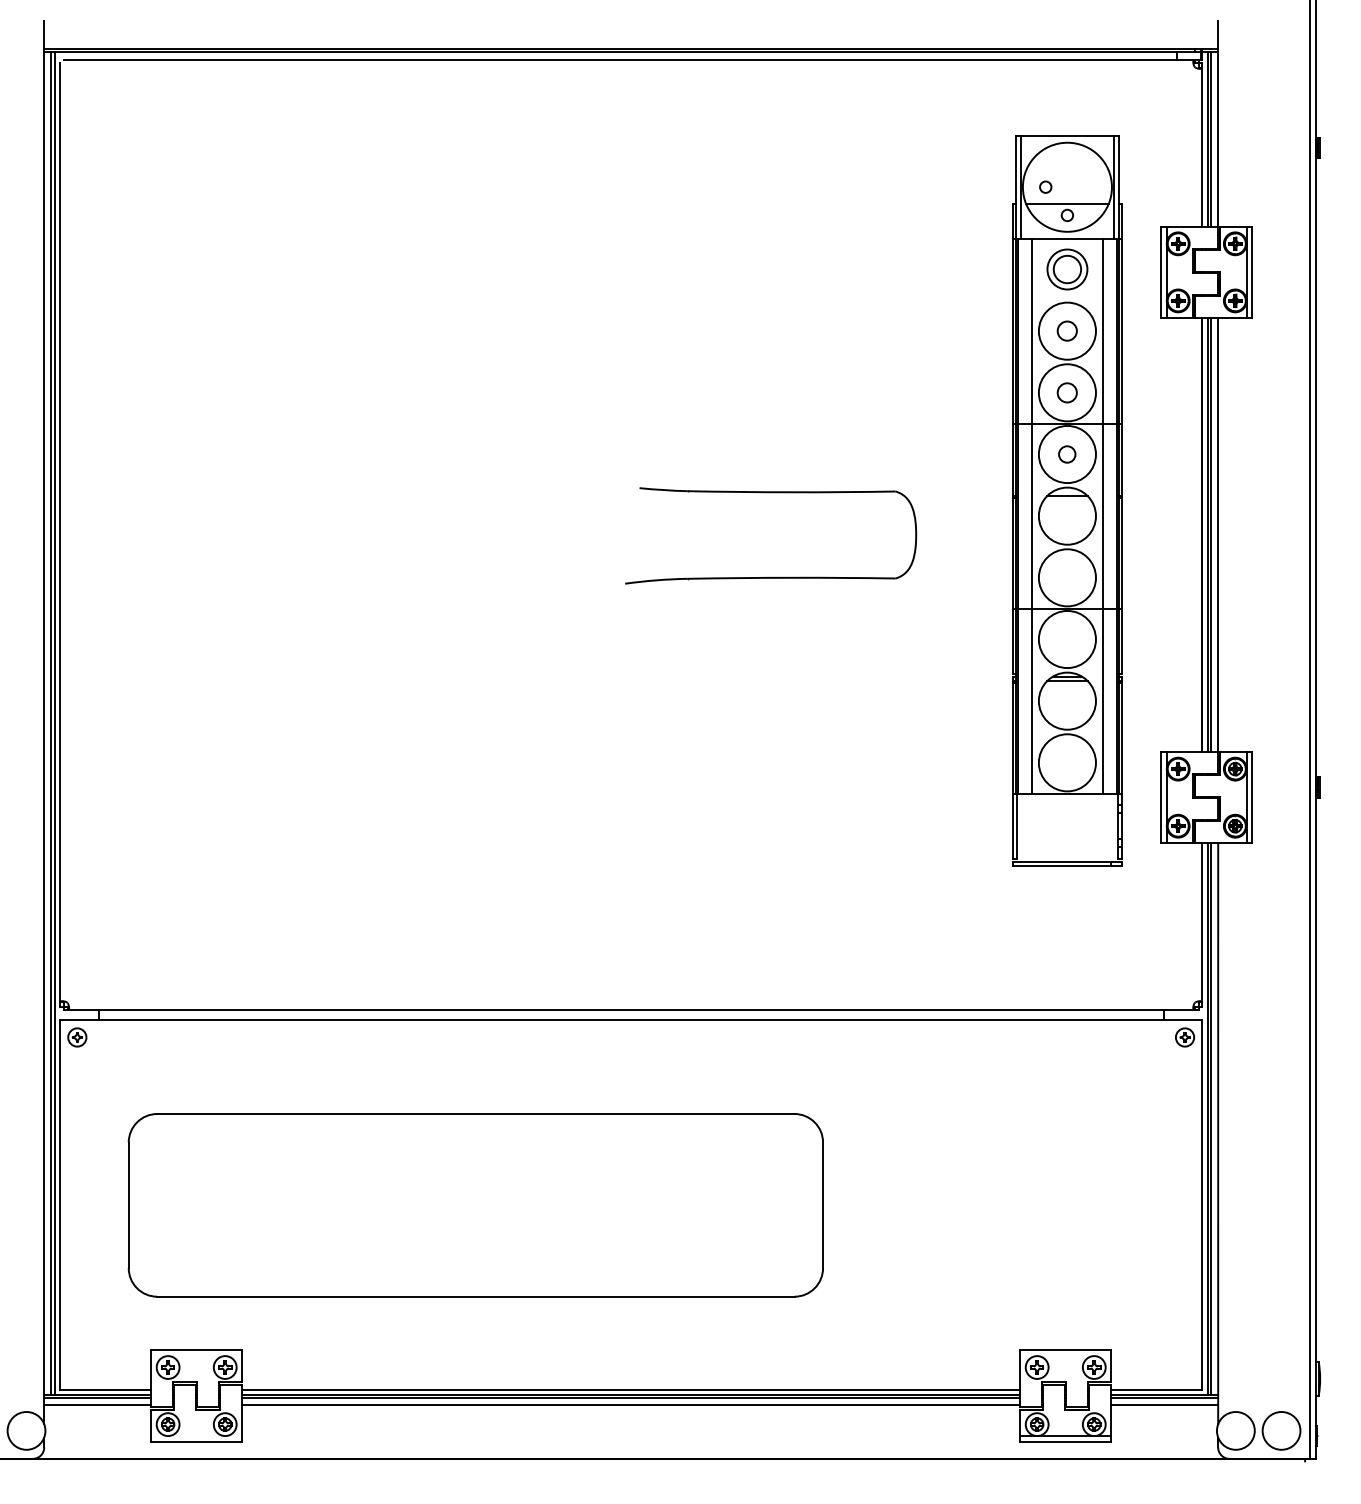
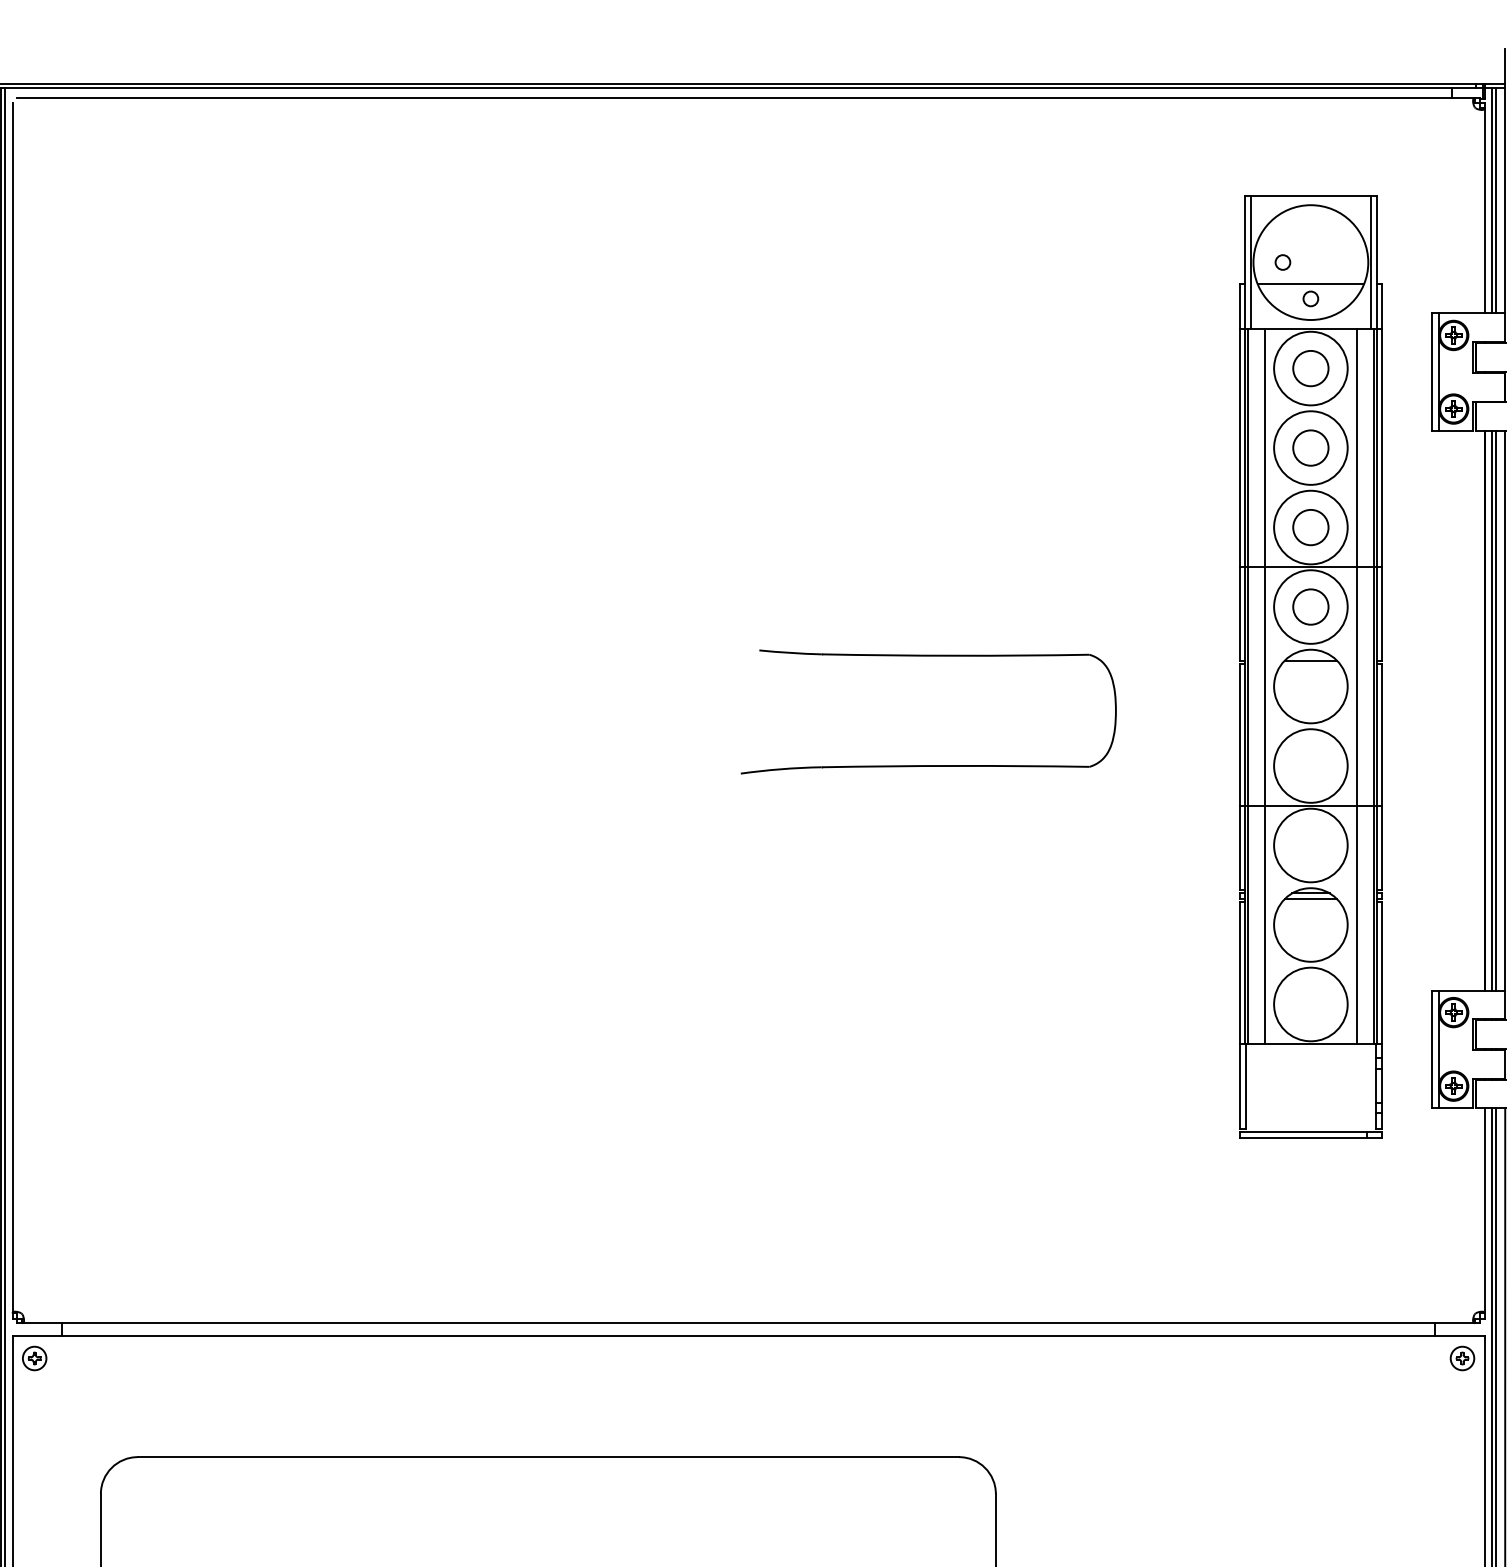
circle: (1066, 269) -> (1309, 368), size x1.43
circle: (1066, 330) -> (1309, 447), size x1.43
circle: (1066, 392) -> (1309, 527), size x1.43
circle: (1066, 454) -> (1309, 607), size x1.67

